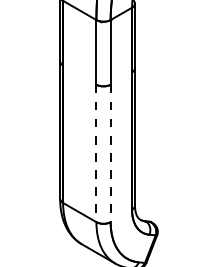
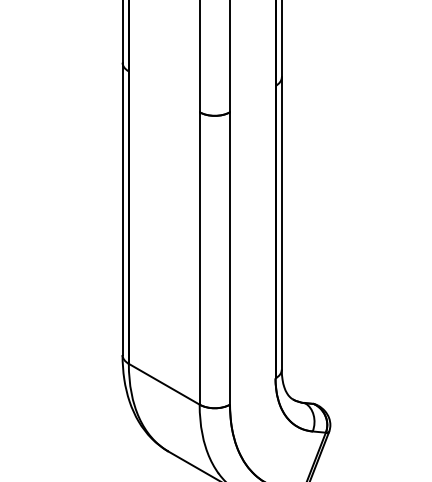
line: (96, 153) -> (199, 258), dashed -> solid
line: (110, 153) -> (229, 258), dashed -> solid

